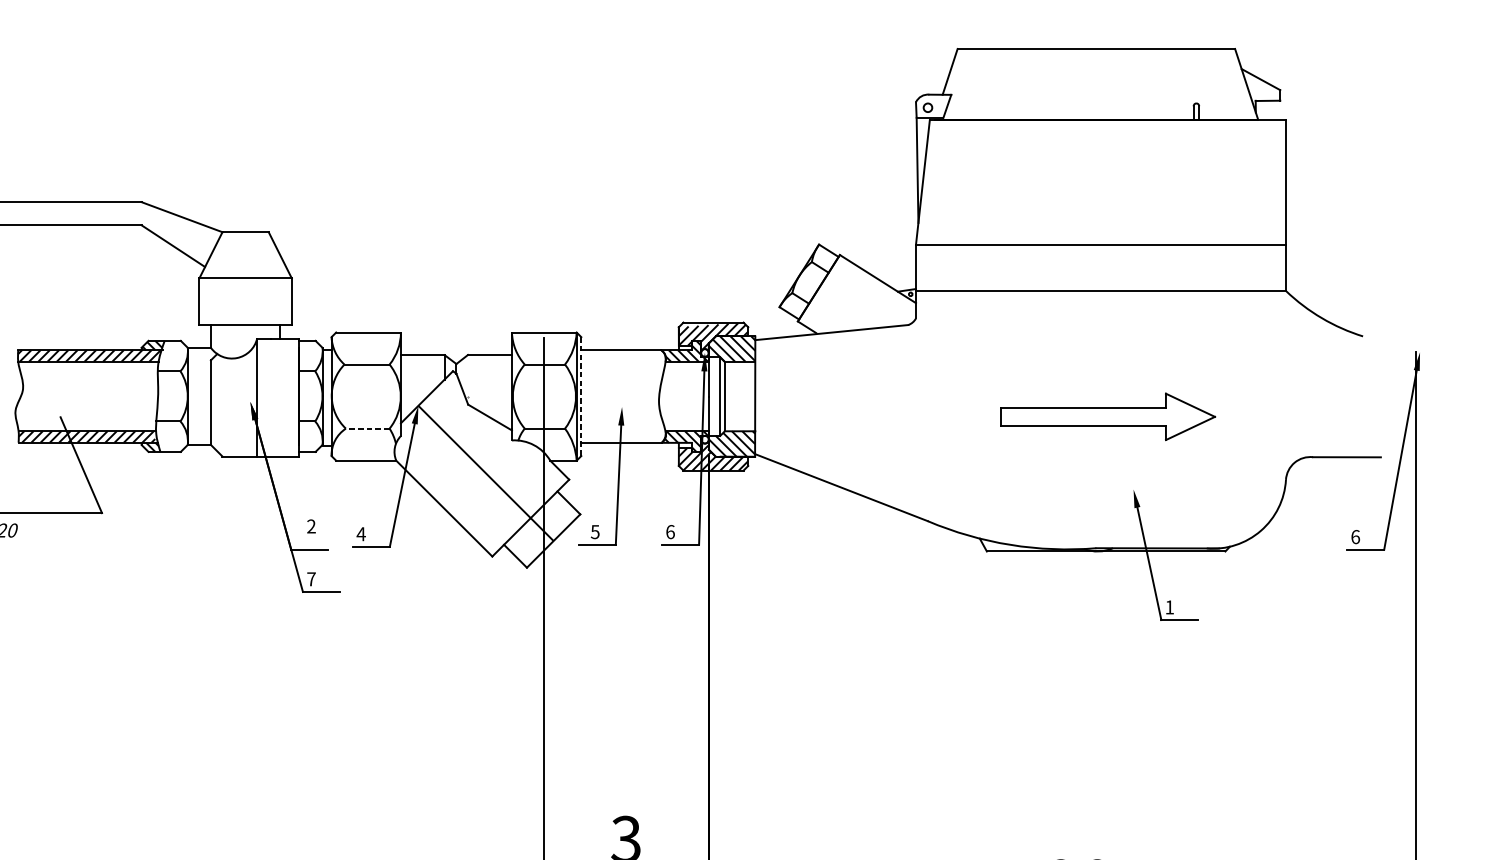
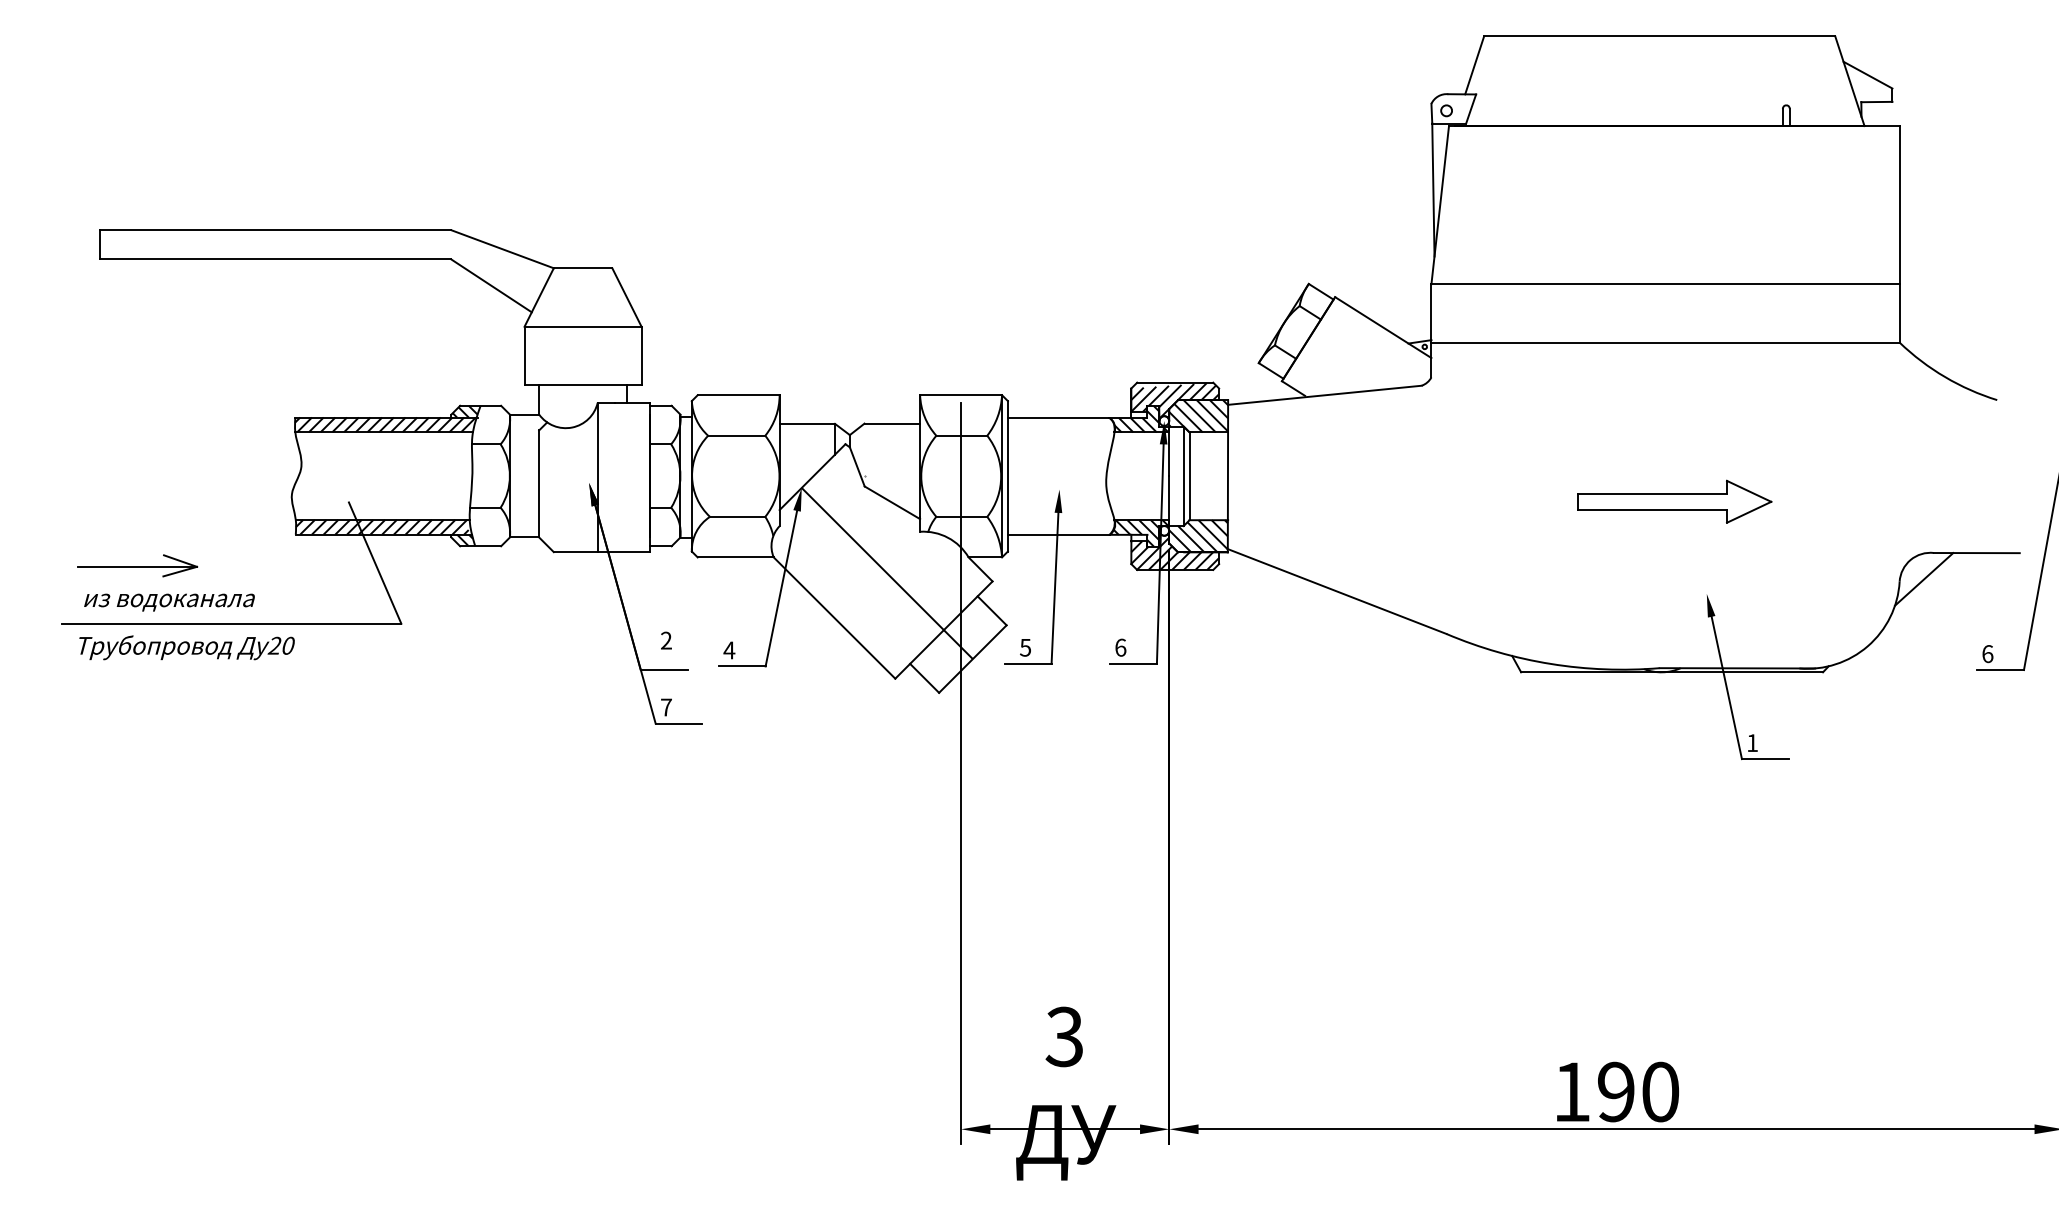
line: (581, 396) -> (1007, 476), dashed -> solid
part: (1108, 416) -> (1674, 501), size x0.71
line: (367, 428) -> (737, 516), dashed -> solid
line: (1305, 478) -> (1924, 579), added

